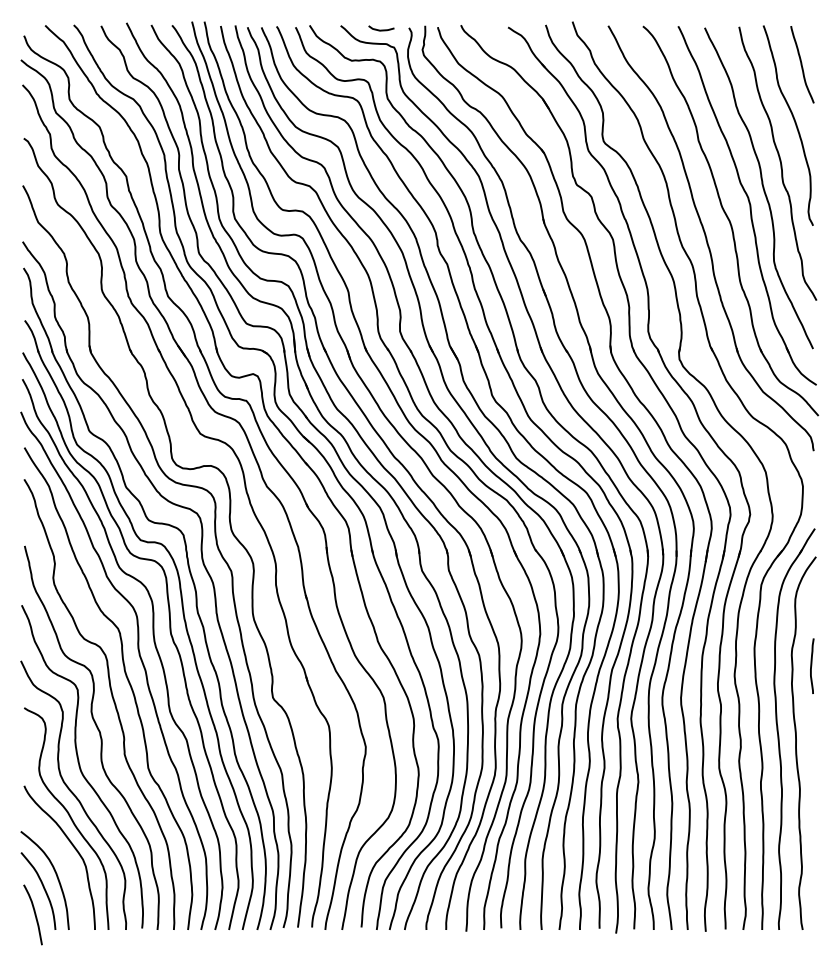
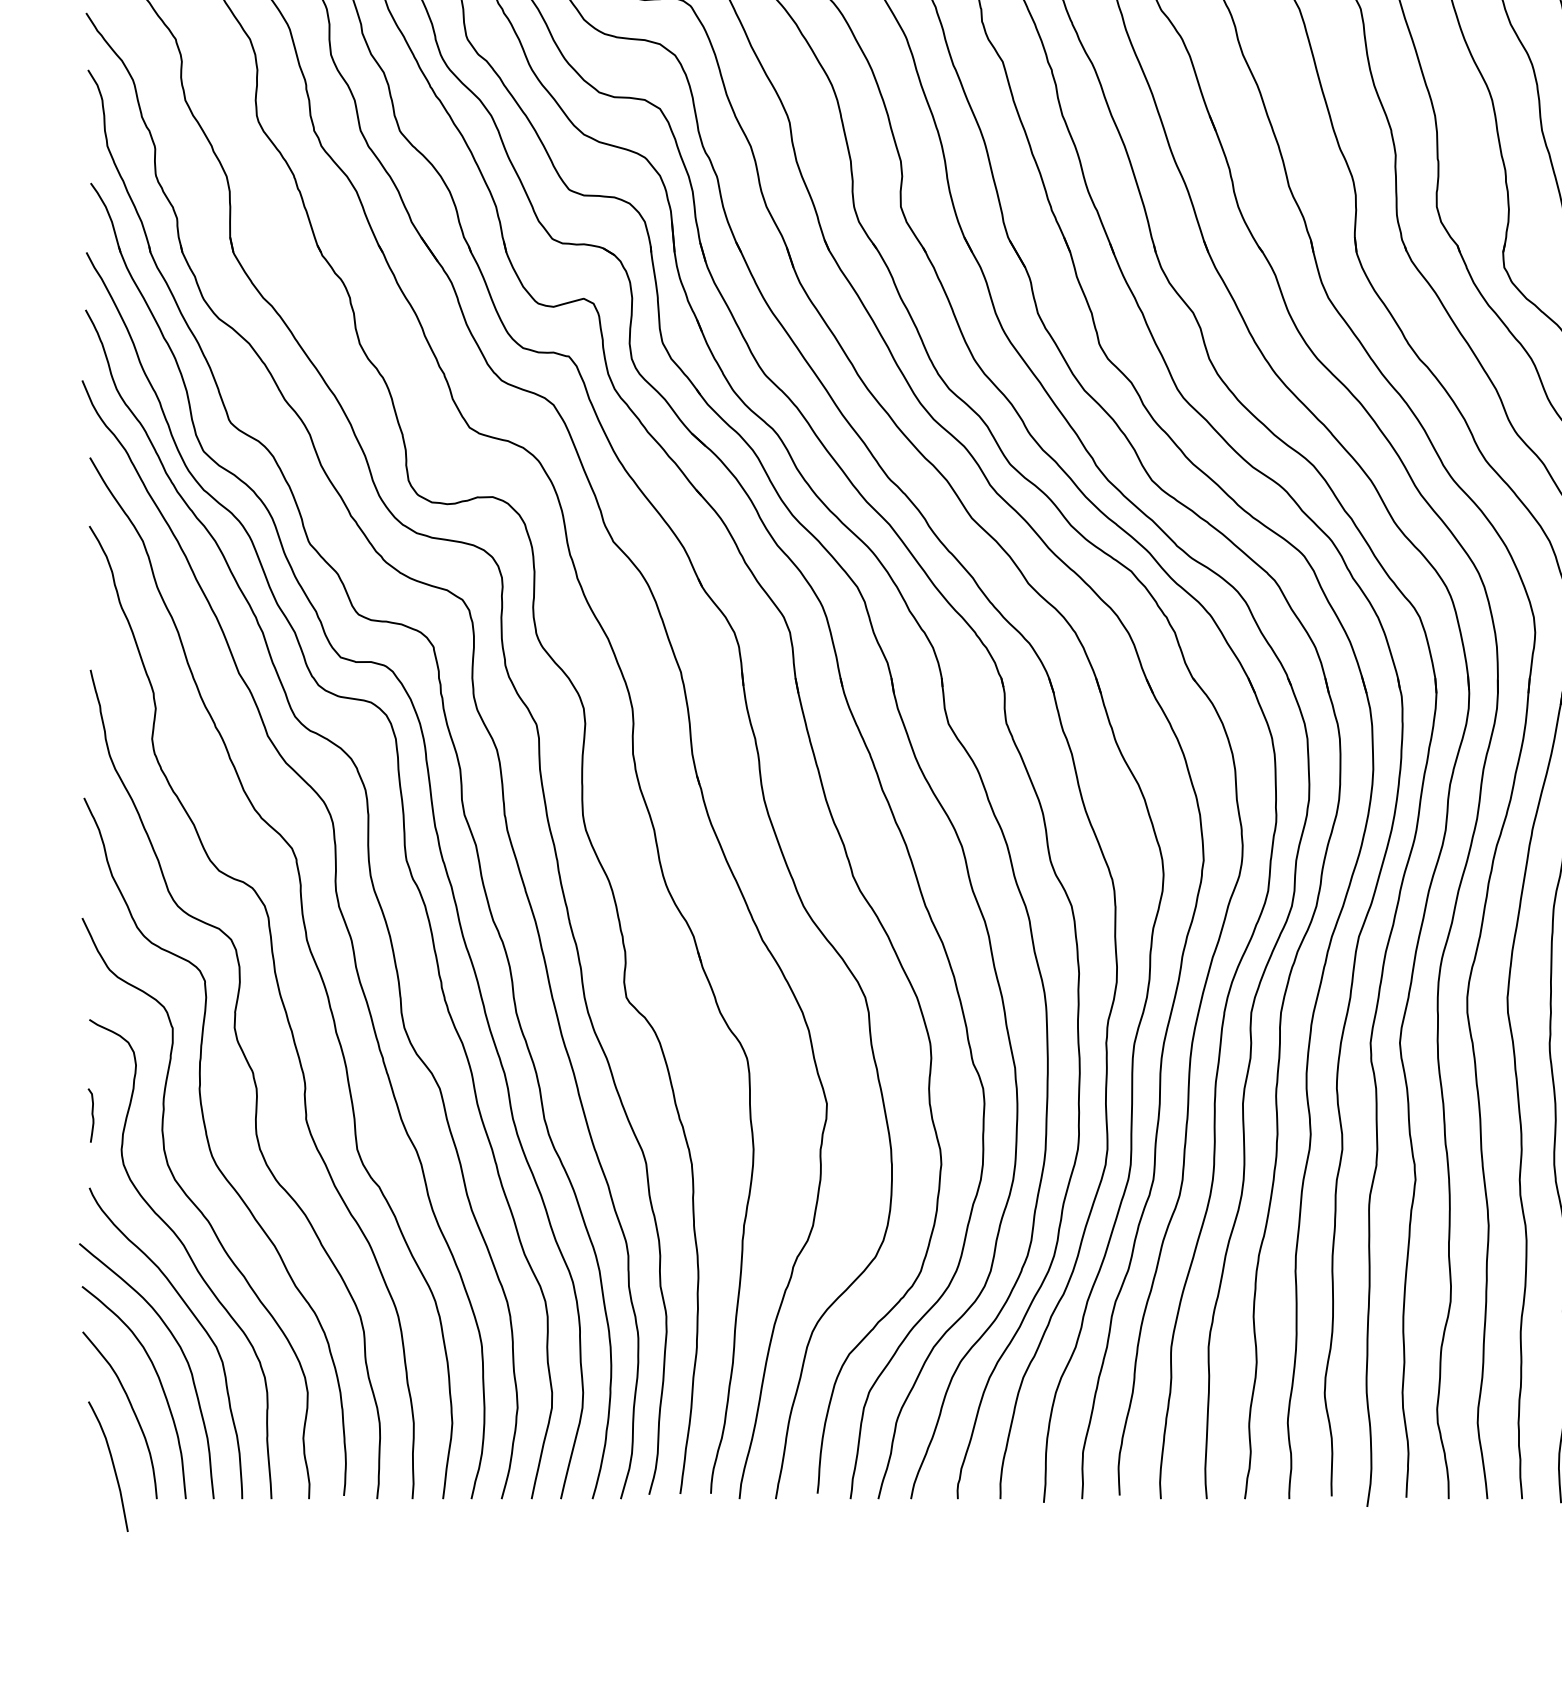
line: (24, 751) -> (89, 1113), added
curve: (66, 862) -> (180, 1353), added

